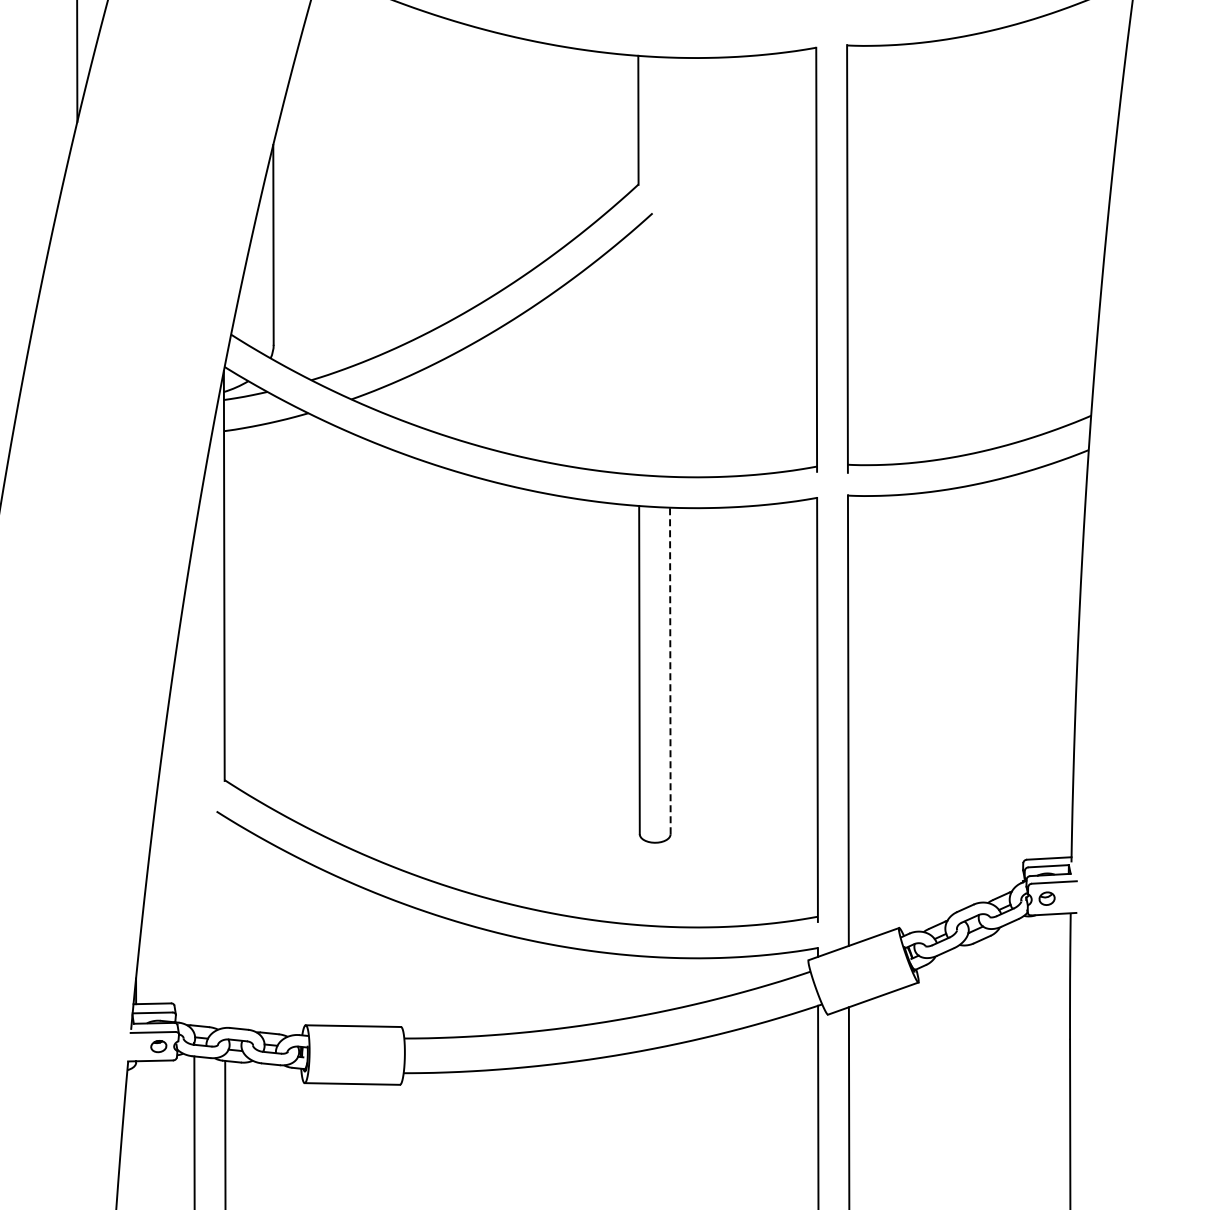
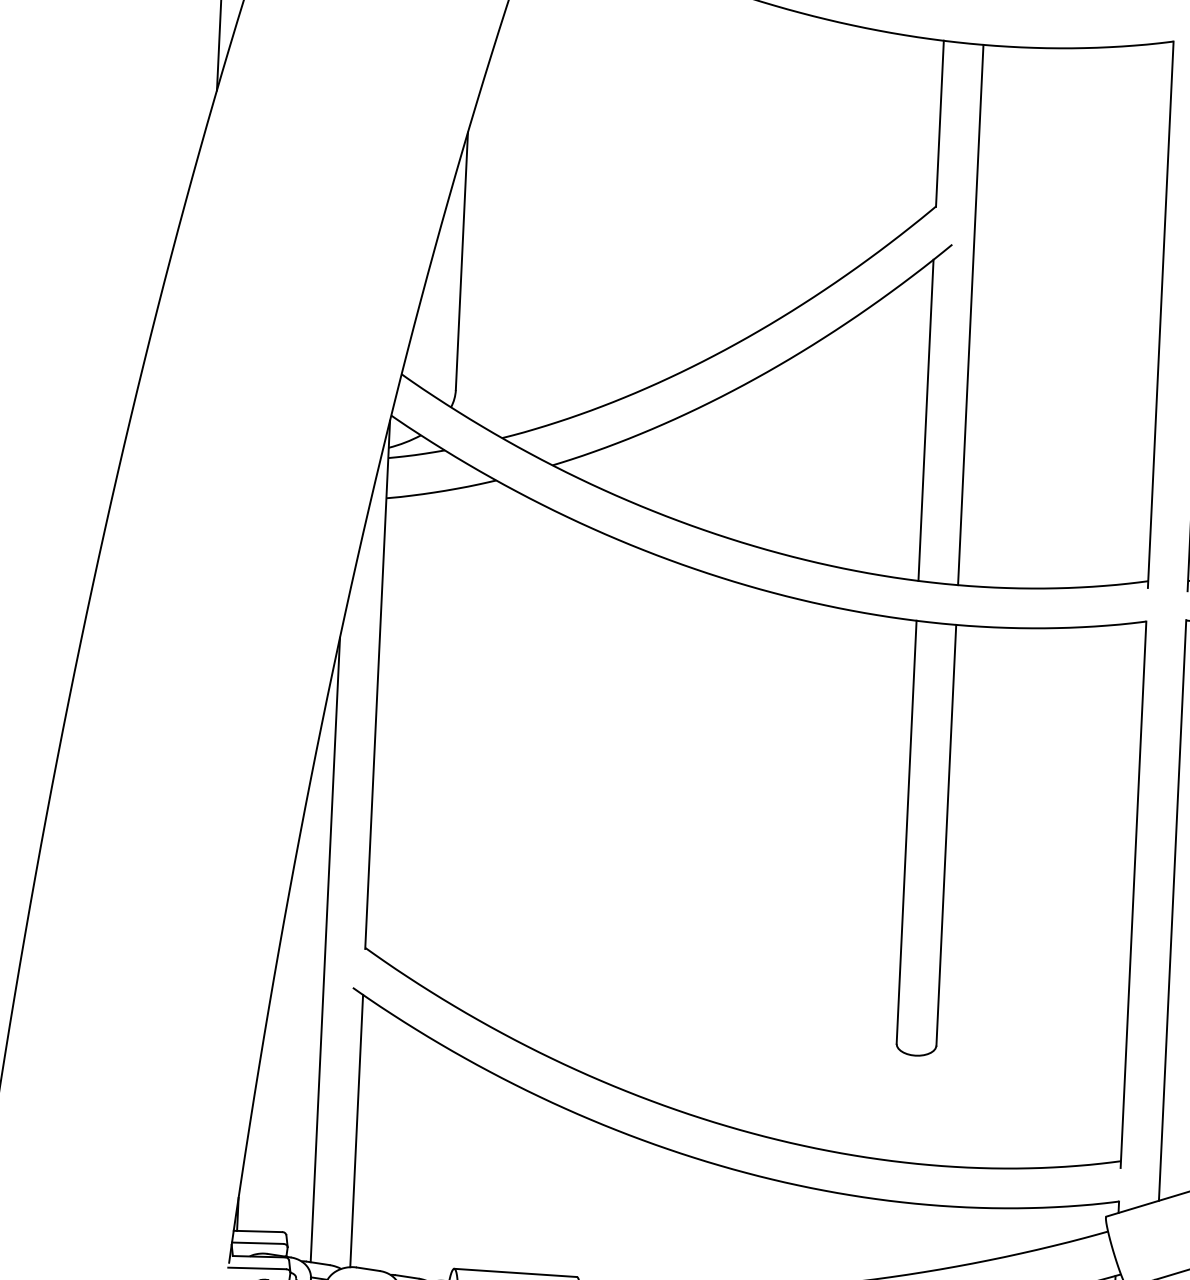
line: (669, 266) -> (970, 314), added
line: (638, 349) -> (925, 419), added
line: (670, 670) -> (946, 834), dashed -> solid
line: (193, 782) -> (324, 948), added
line: (224, 922) -> (356, 1131), added

